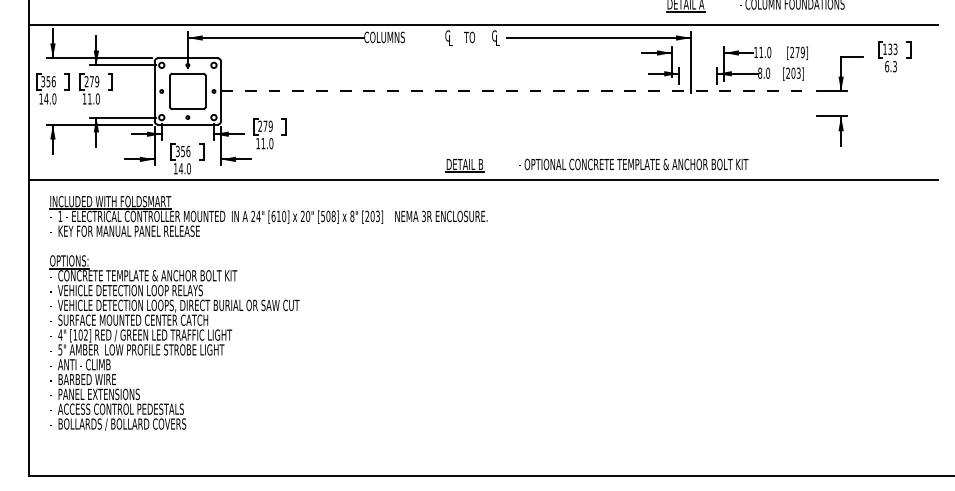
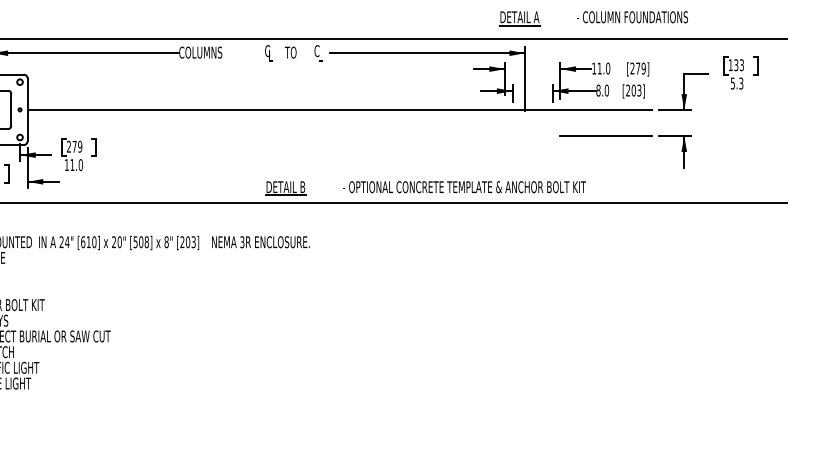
text: (887, 66) -> (733, 83), 6.3 -> 5.3
line: (516, 91) -> (340, 109), dashed -> solid
line: (767, 116) -> (606, 136), added

